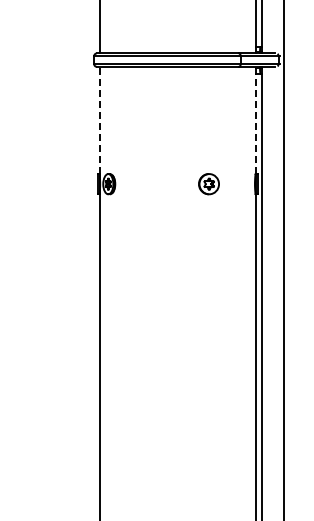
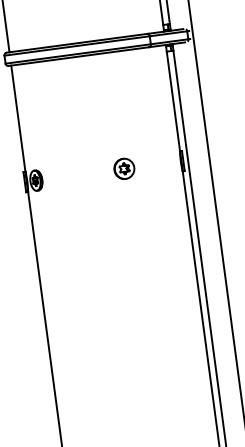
line: (99, 120) -> (18, 118), dashed -> solid
line: (255, 120) -> (172, 98), dashed -> solid
part: (208, 184) -> (123, 169), moved

